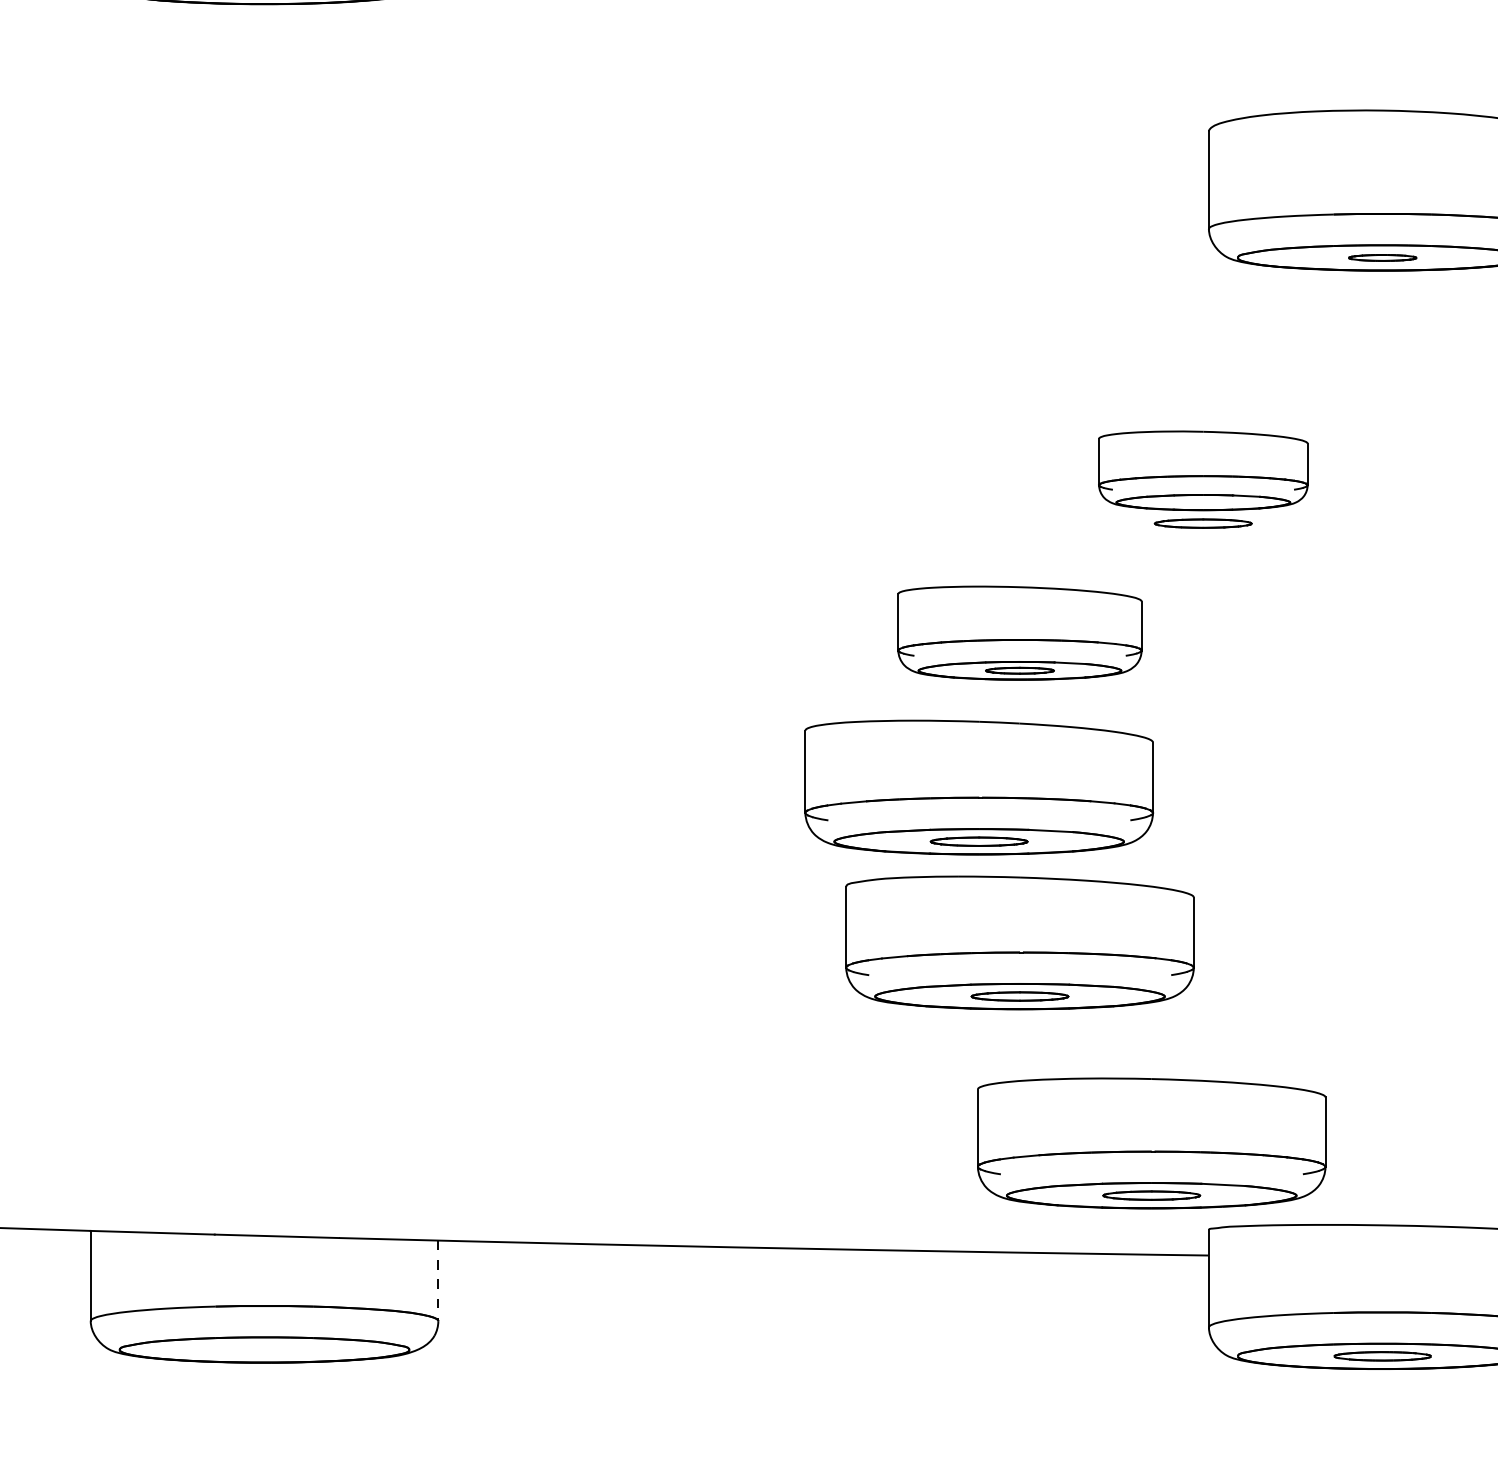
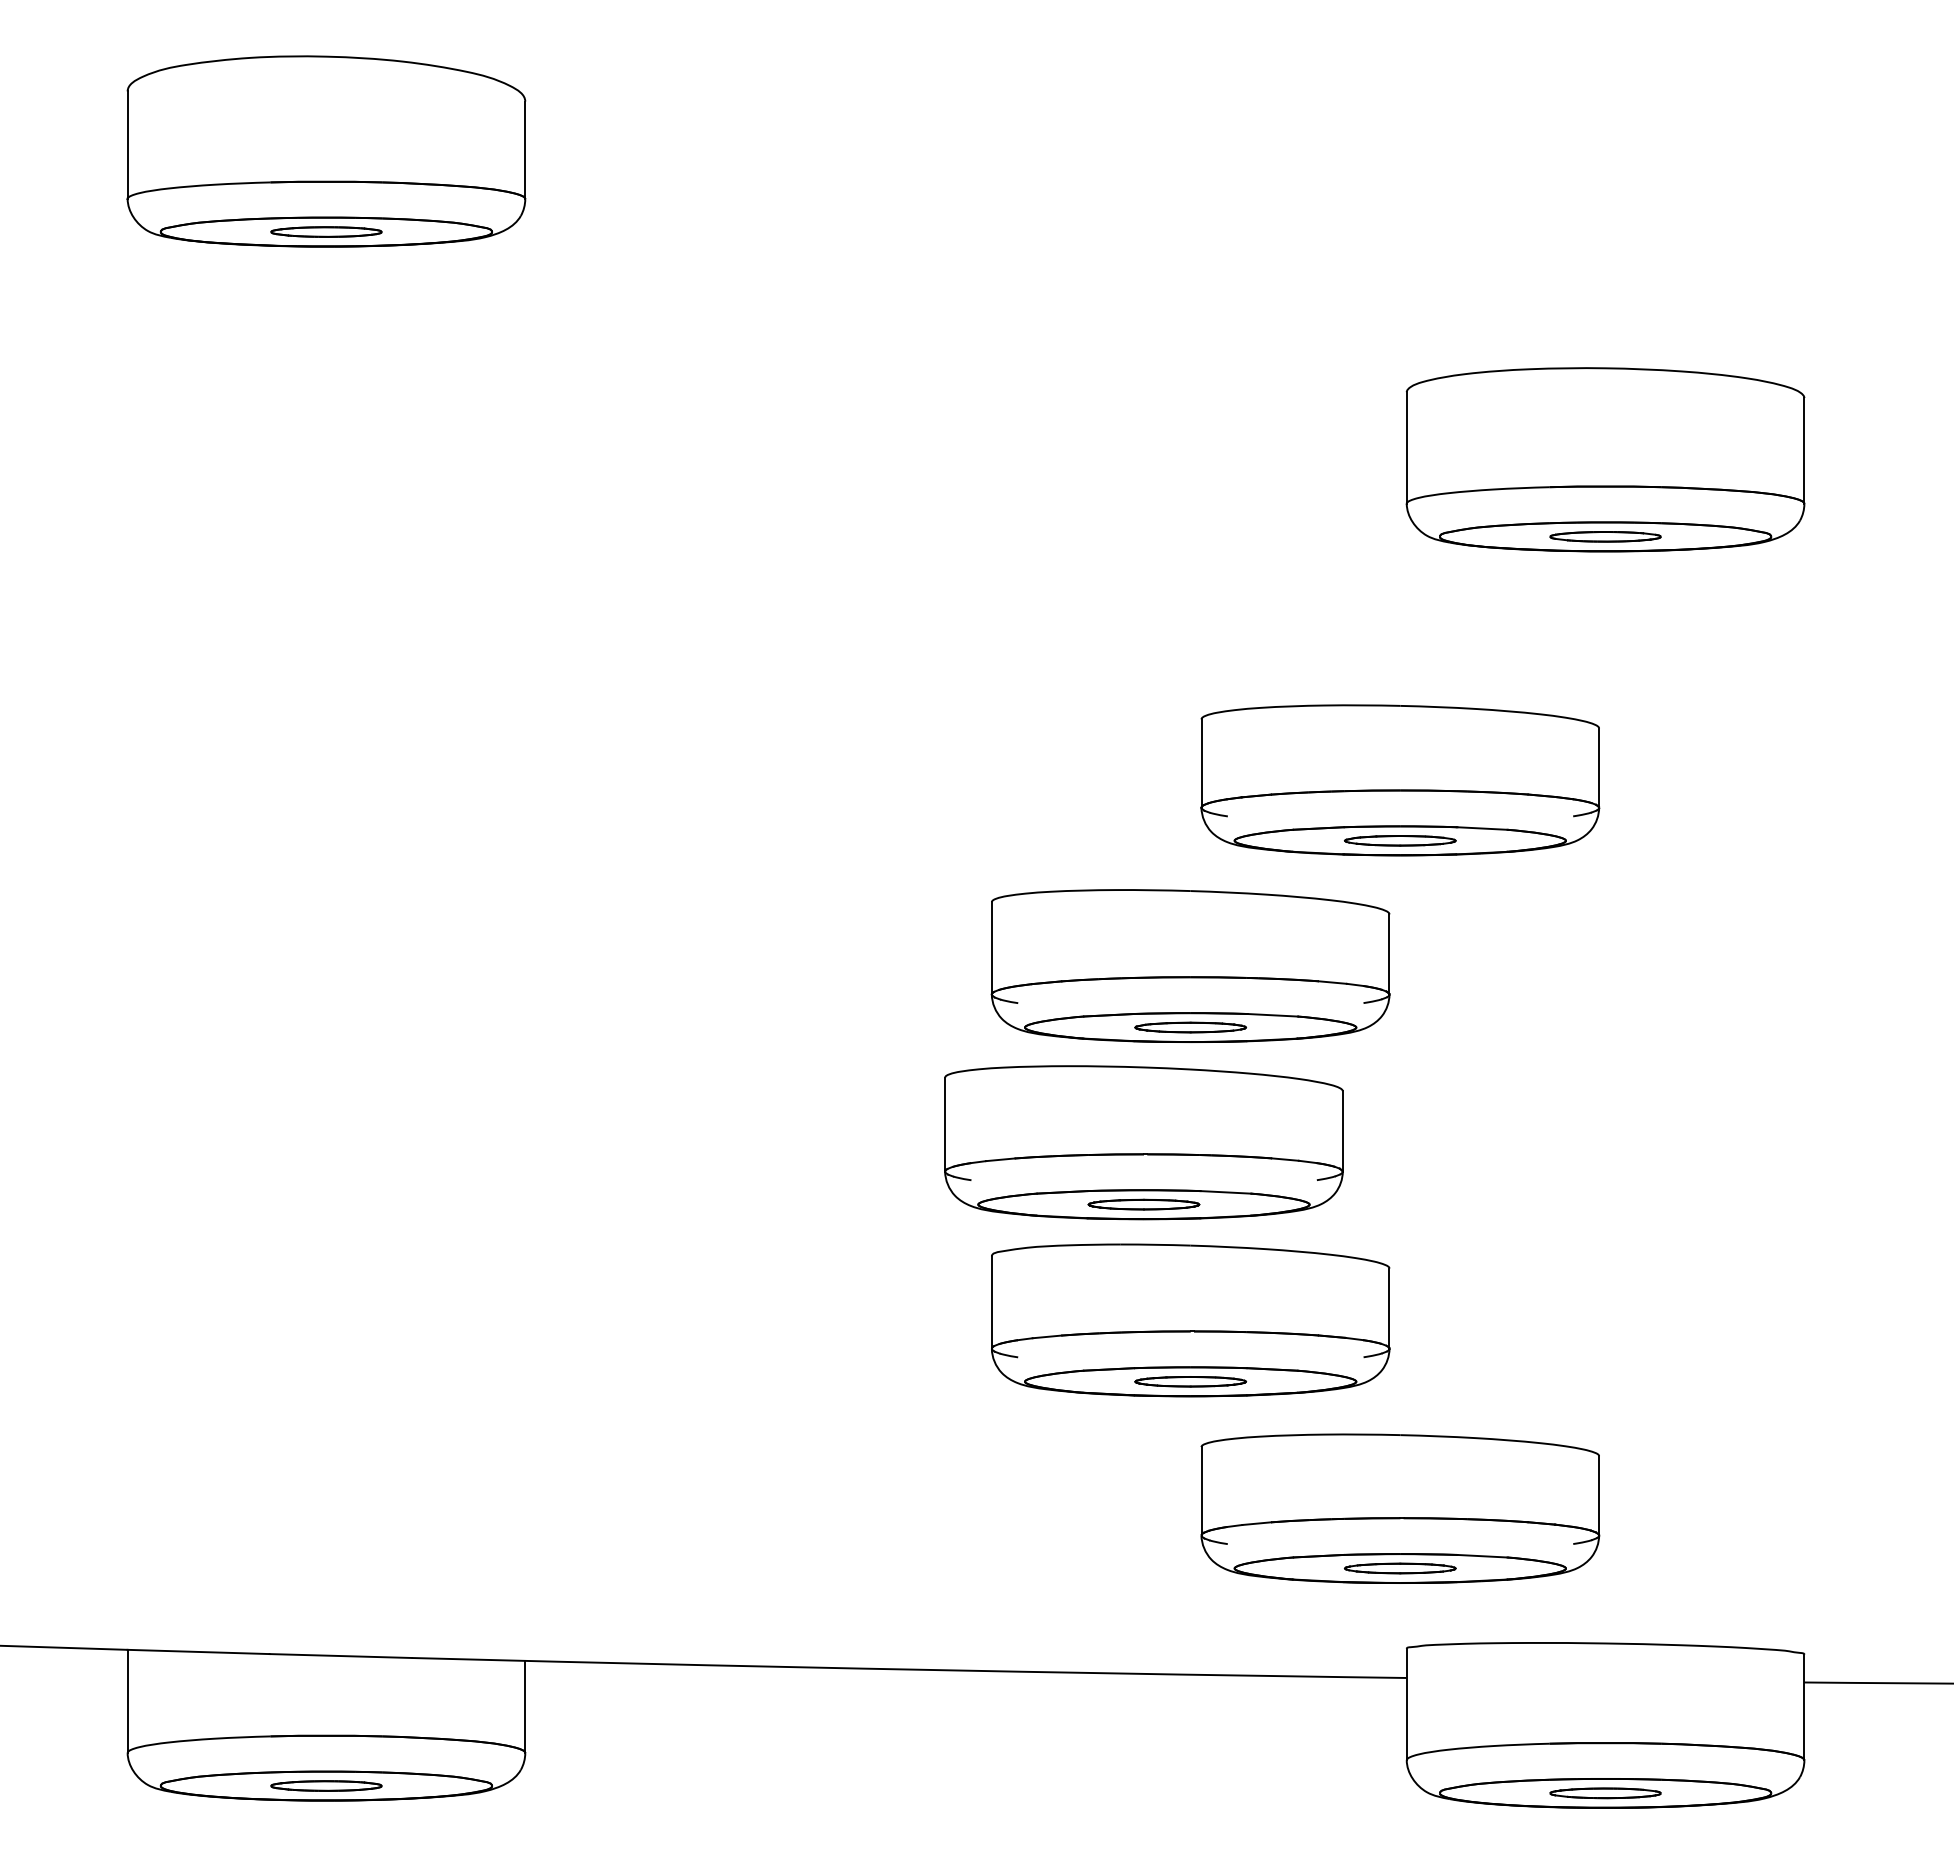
part: (1382, 257) -> (1605, 536), size x1.43
part: (1203, 470) -> (1400, 780), size x1.67
part: (1019, 632) -> (1190, 965), size x1.43
part: (1151, 1143) -> (1400, 1508), moved
line: (438, 1281) -> (525, 1707), dashed -> solid
part: (264, 1349) -> (326, 1785), added

